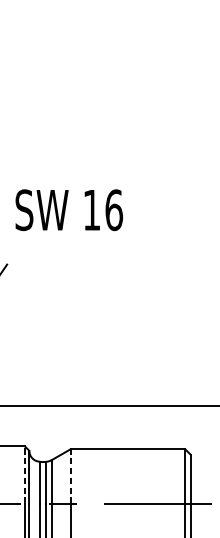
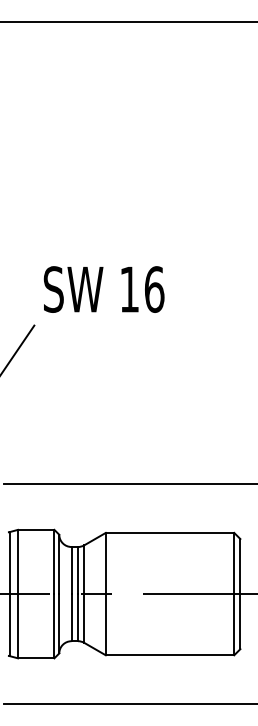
text: (68, 210) -> (103, 289), moved
line: (25, 474) -> (54, 561), dashed -> solid
line: (70, 476) -> (105, 563), dashed -> solid

